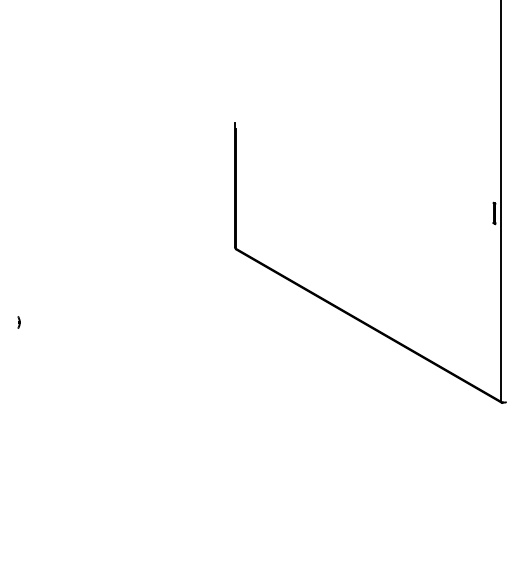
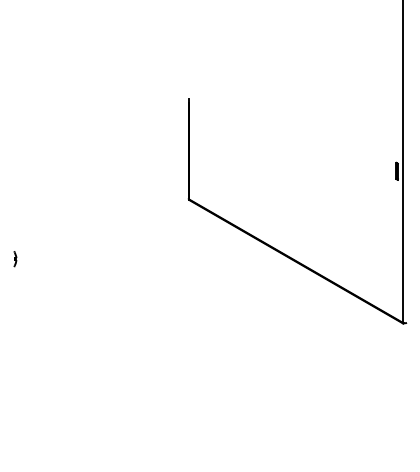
part: (18, 322) -> (14, 258), size x1.6

